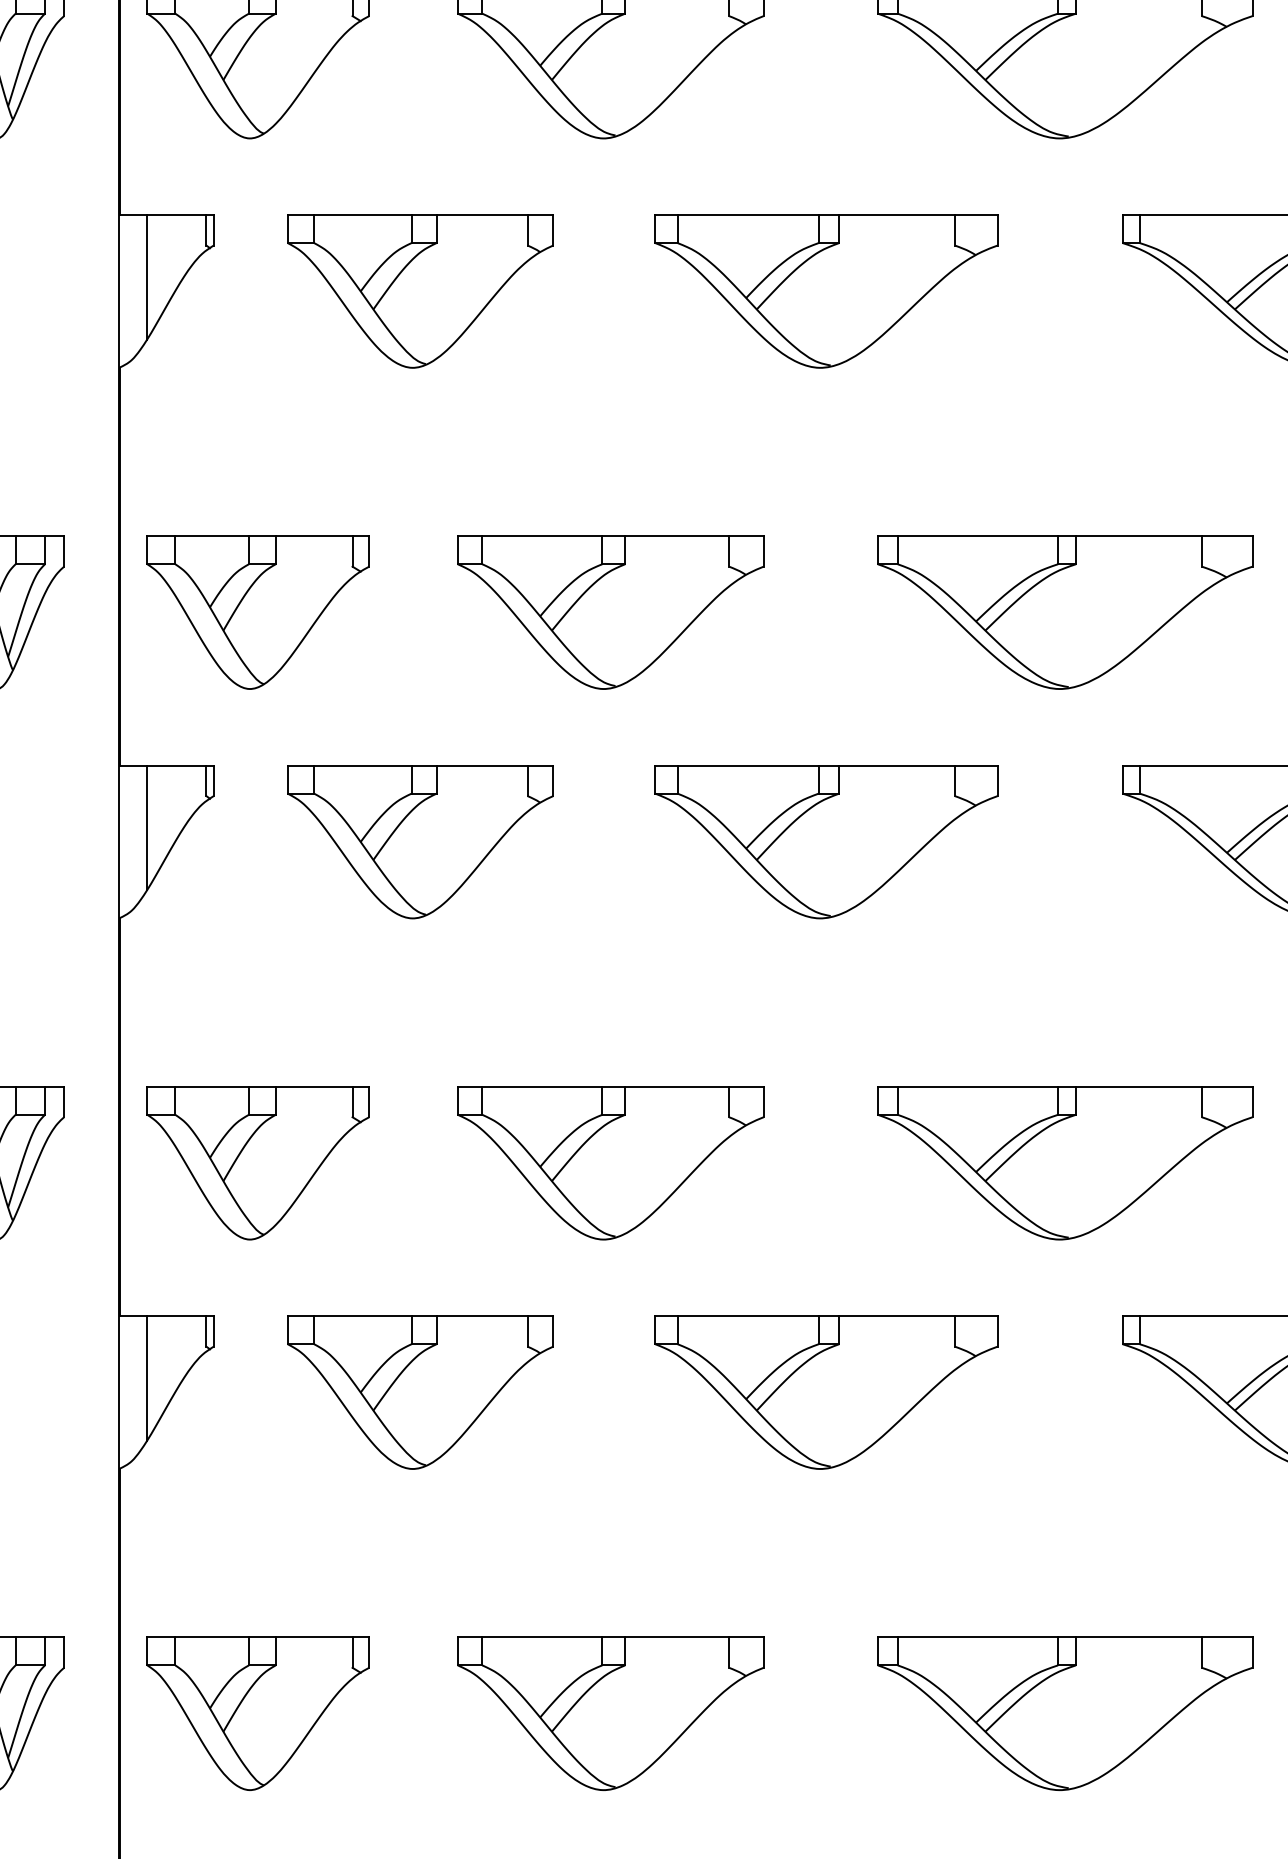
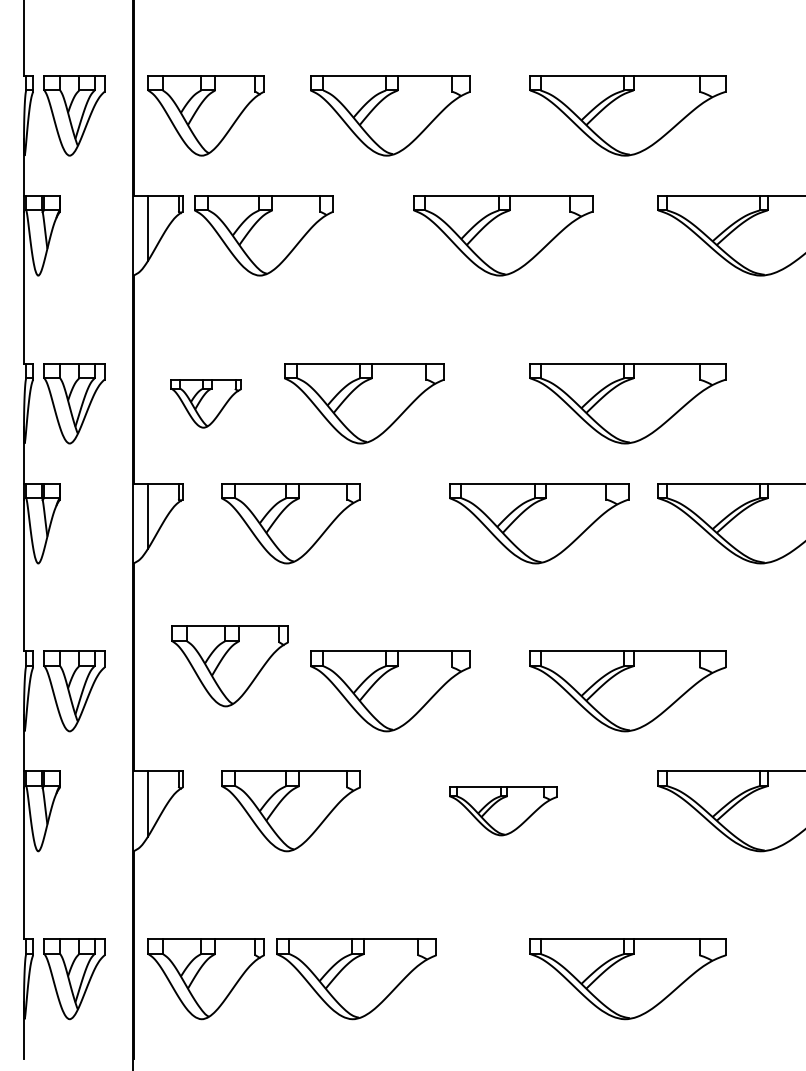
part: (419, 291) -> (263, 235), moved
part: (256, 612) -> (205, 403), size x0.6
part: (610, 612) -> (364, 403), moved
part: (826, 841) -> (539, 523), moved
part: (256, 1163) -> (229, 666), moved
part: (826, 1392) -> (503, 811), size x0.6
part: (610, 1714) -> (356, 979), moved

